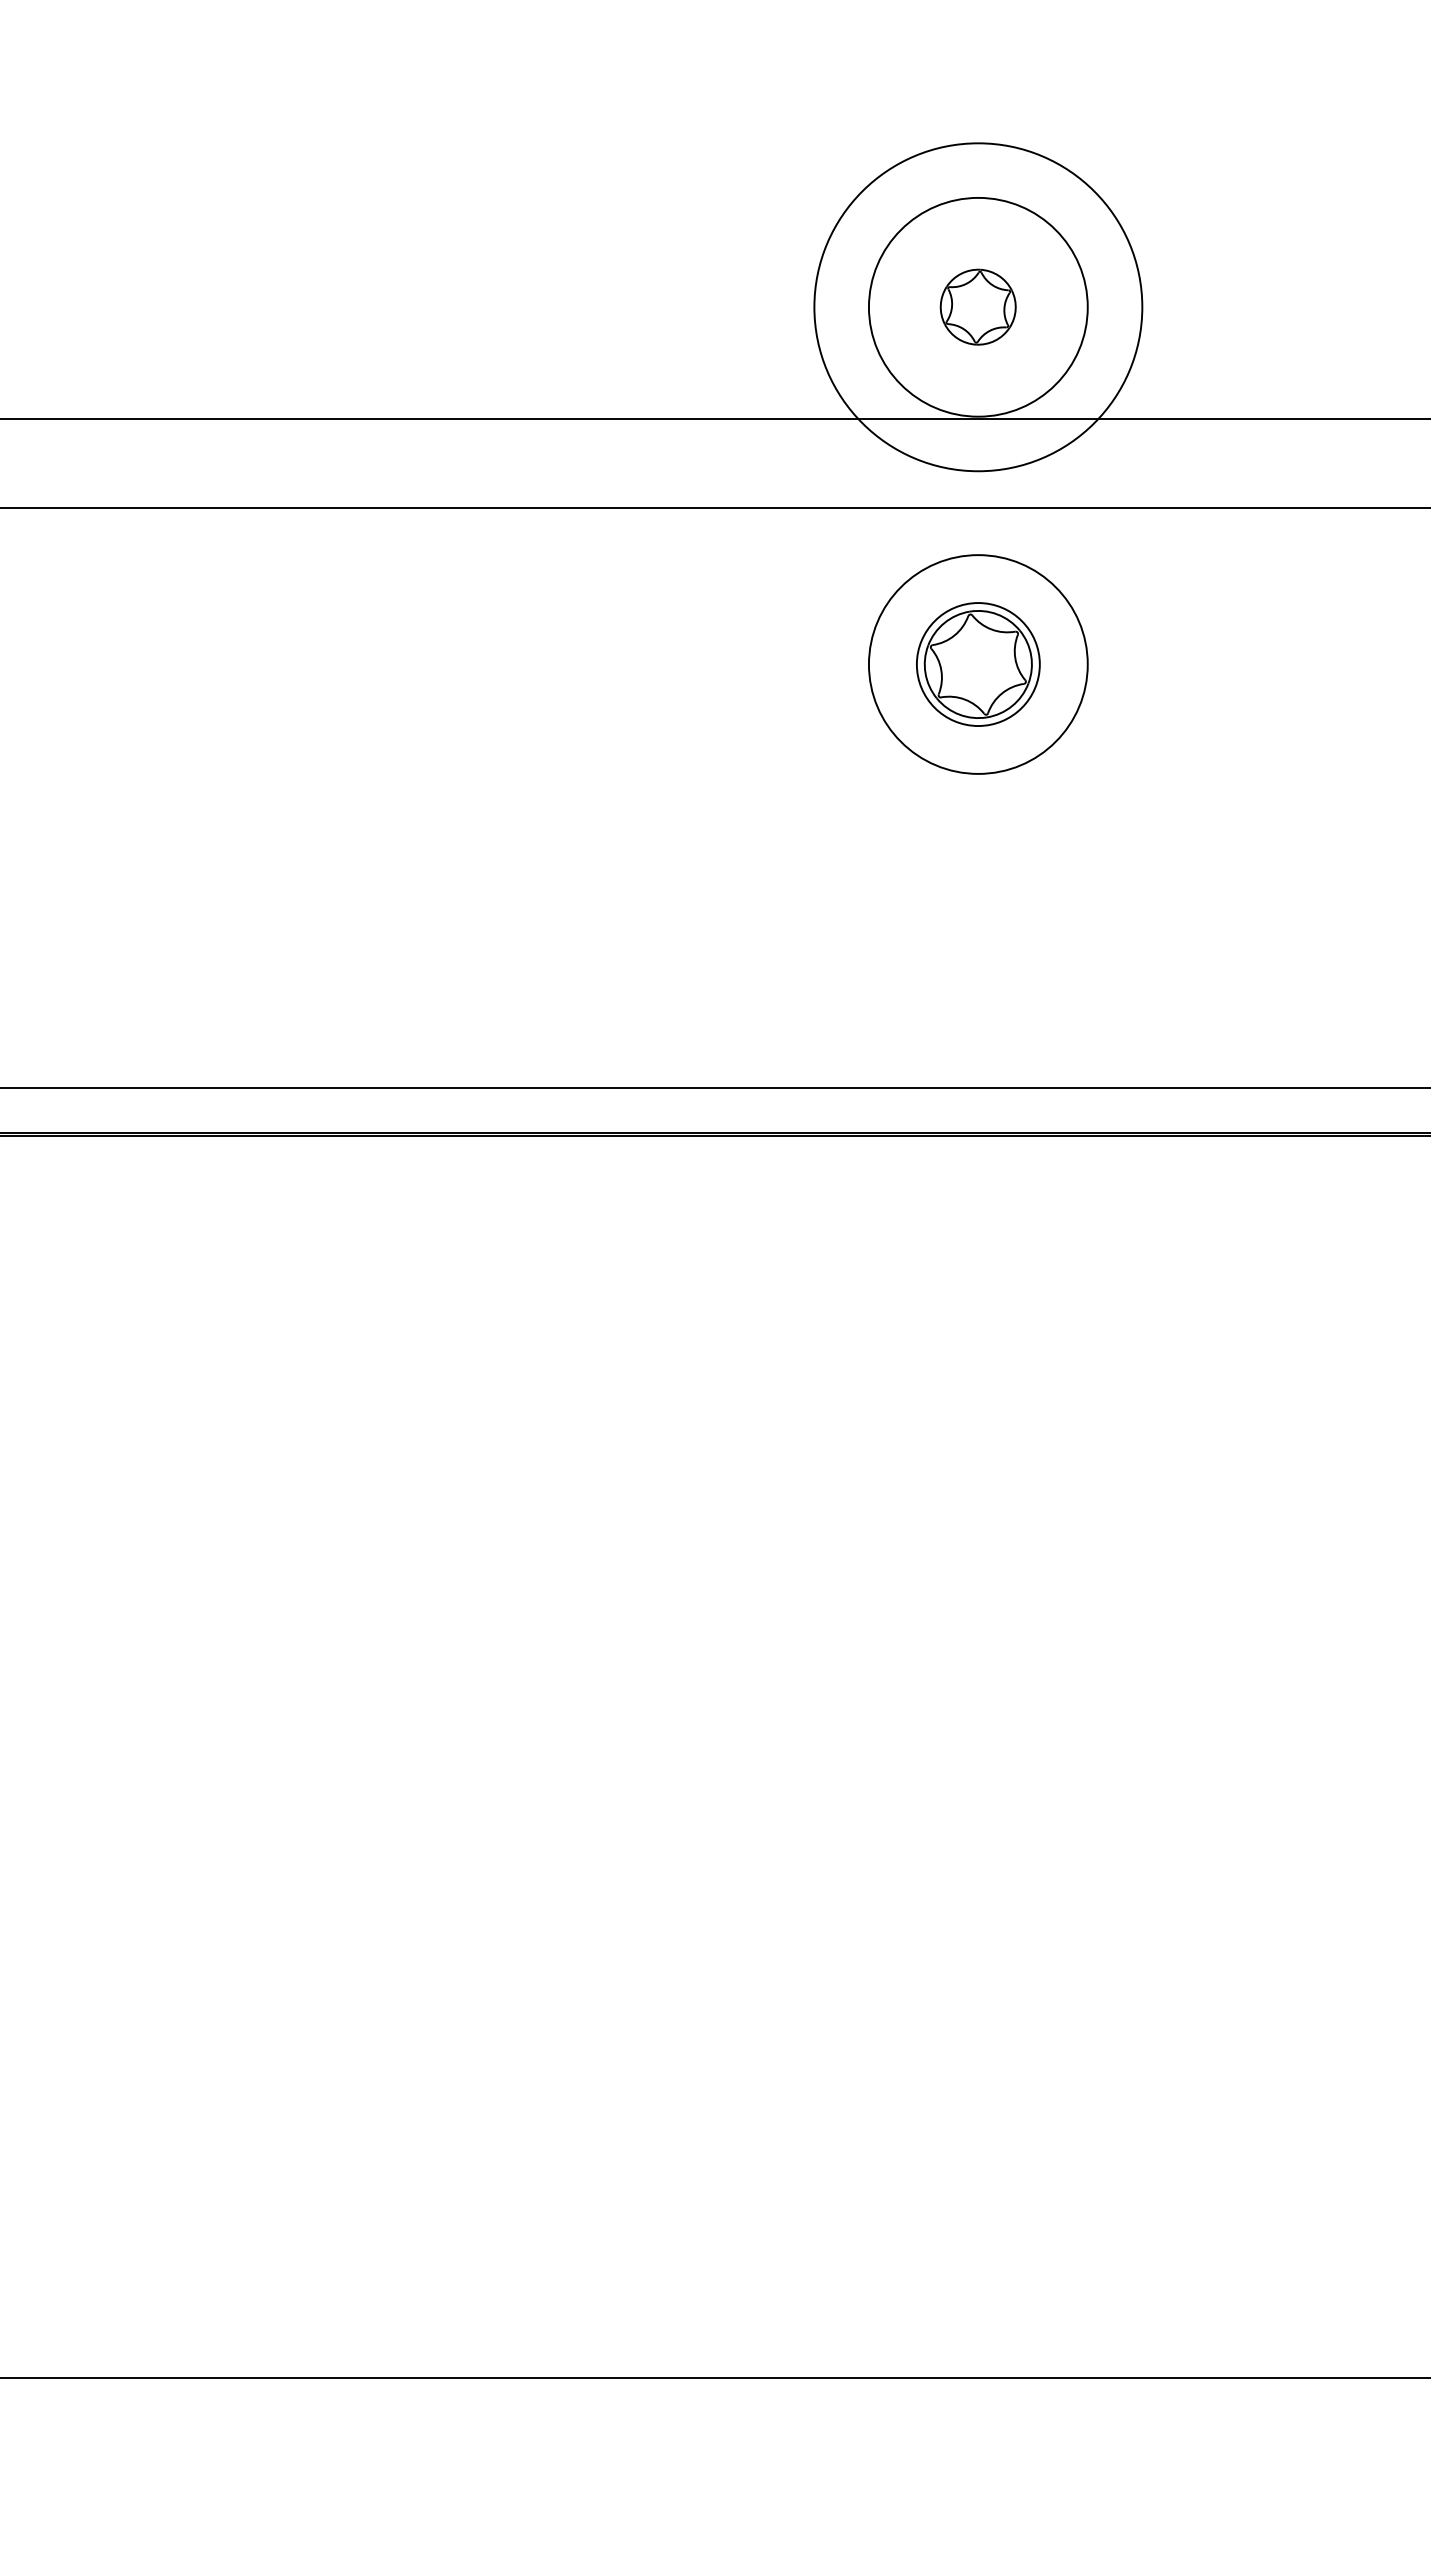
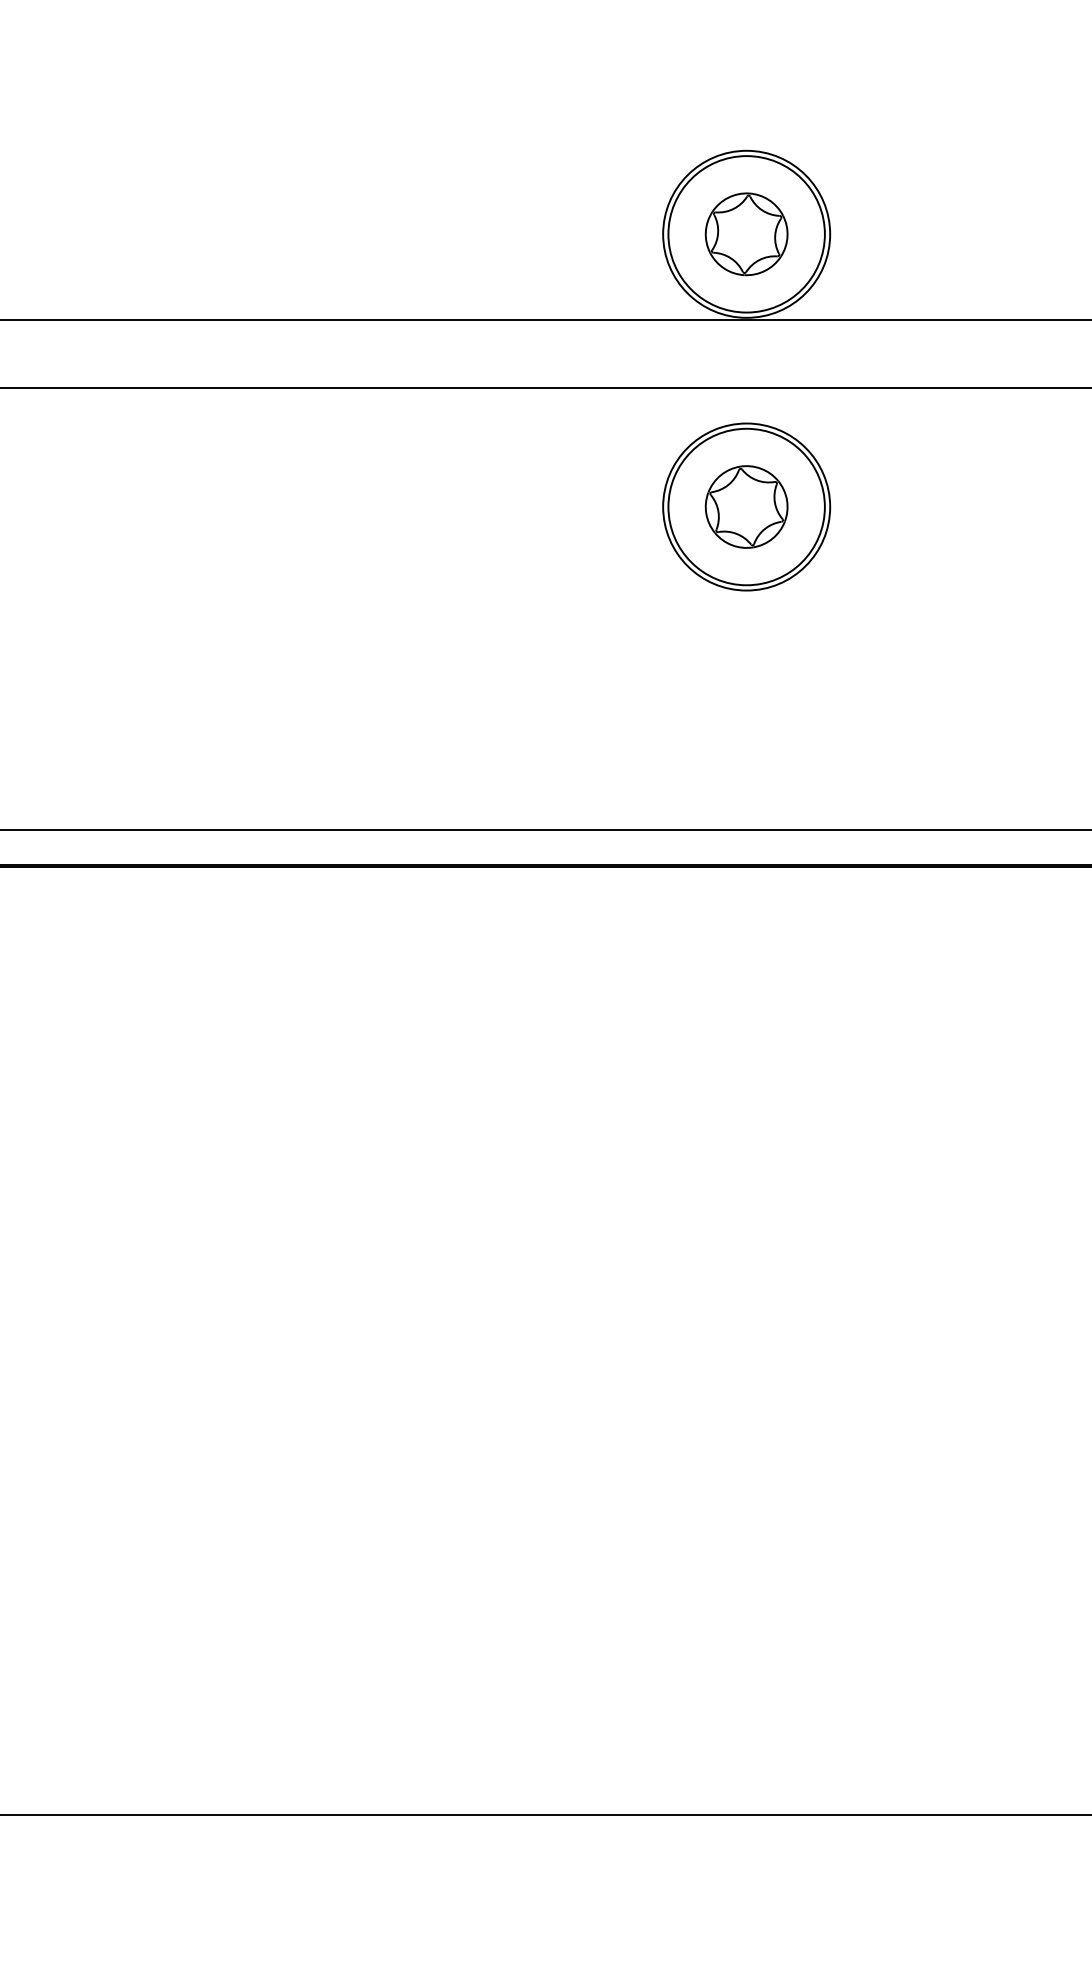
circle: (977, 306) -> (746, 233), size x0.62
part: (977, 306) -> (746, 233), size x1.43
circle: (977, 664) -> (746, 507), size x1.67

